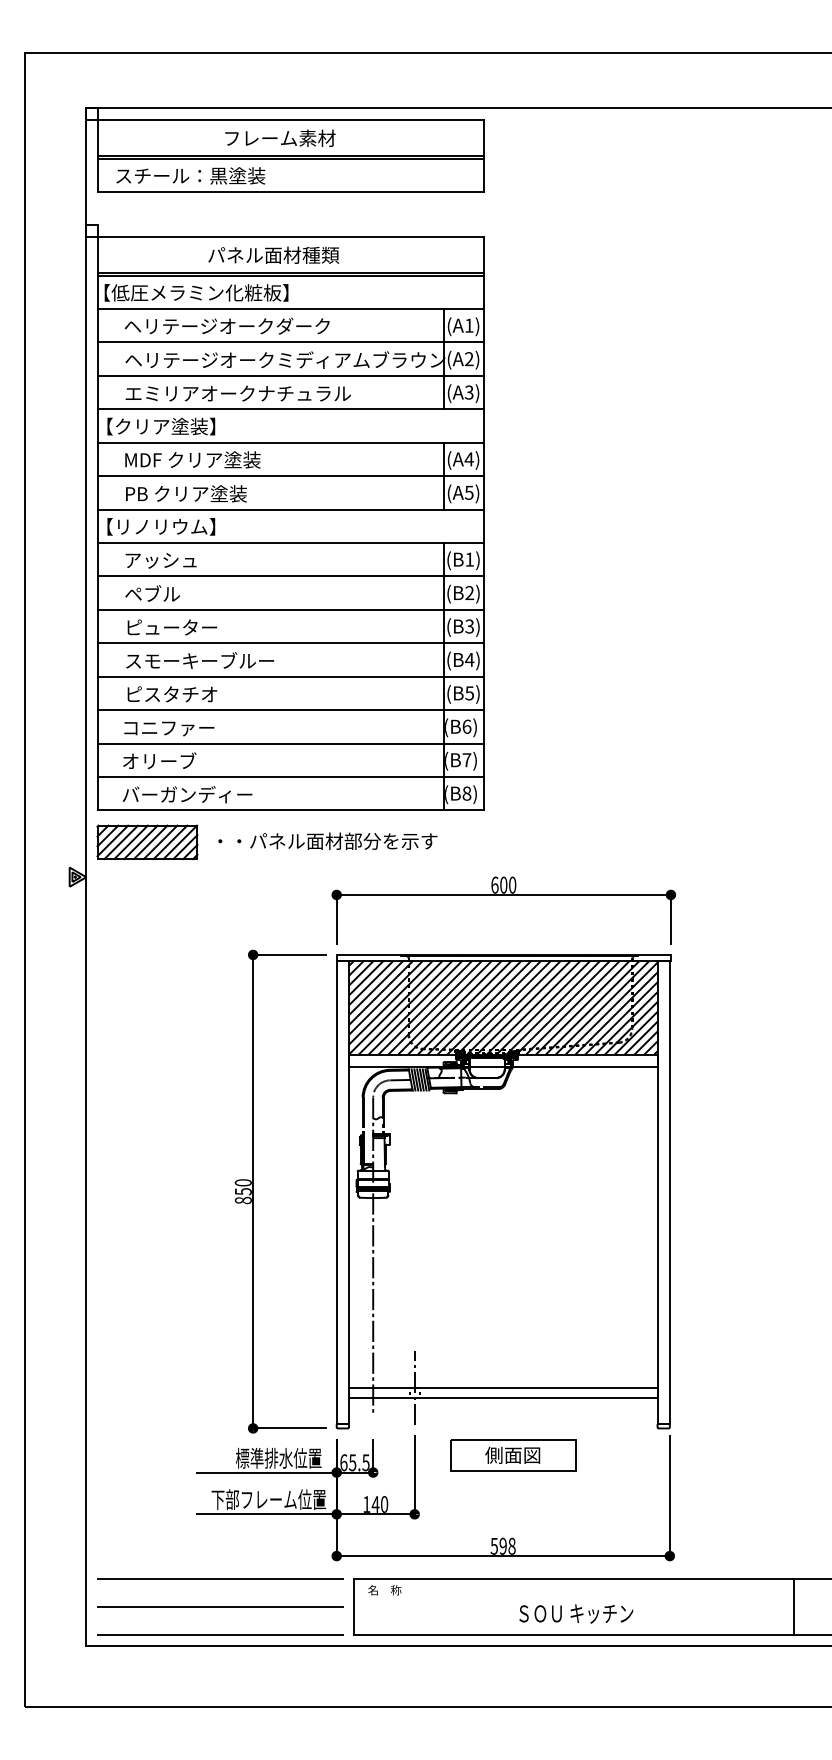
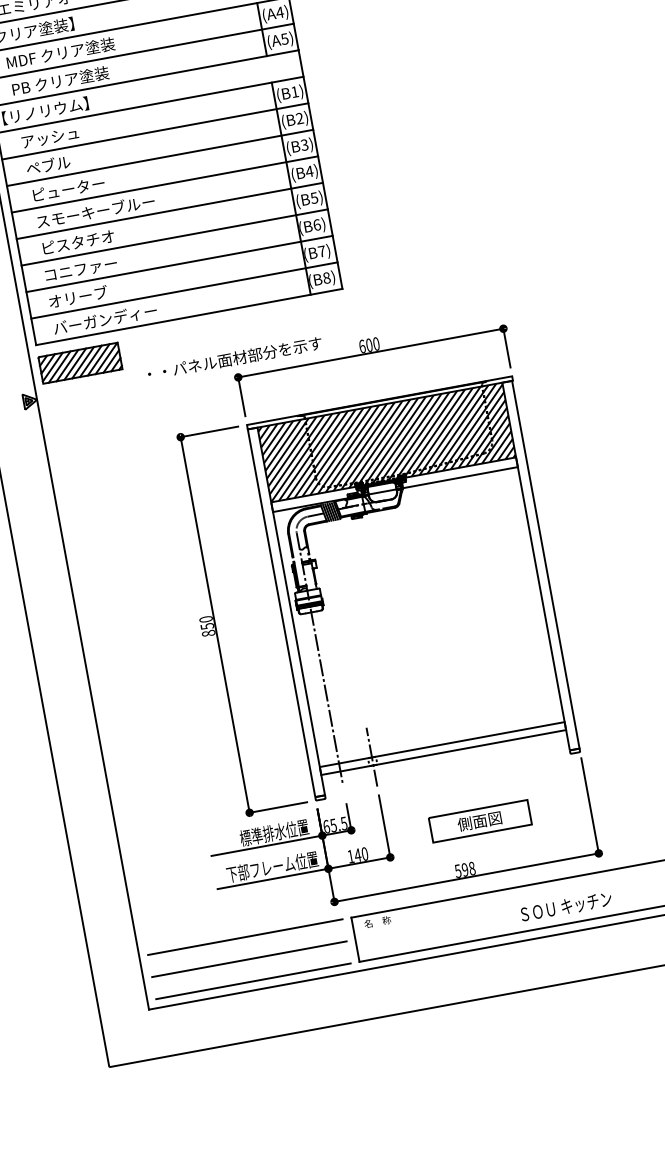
text: (327, 840) -> (234, 358), moved
part: (513, 1455) -> (480, 821), moved
text: (576, 1613) -> (566, 906), moved

